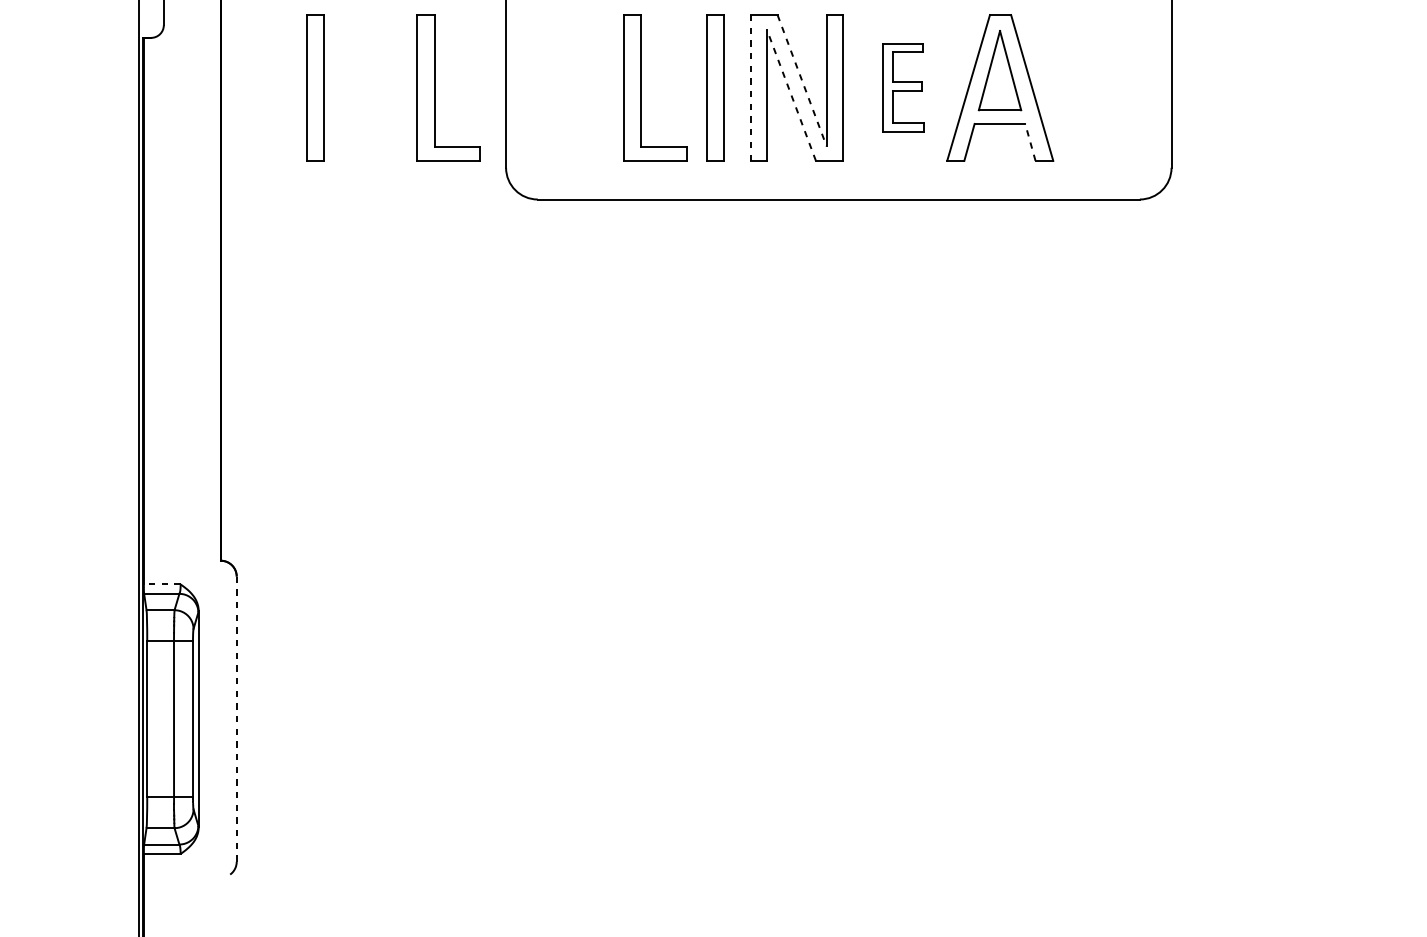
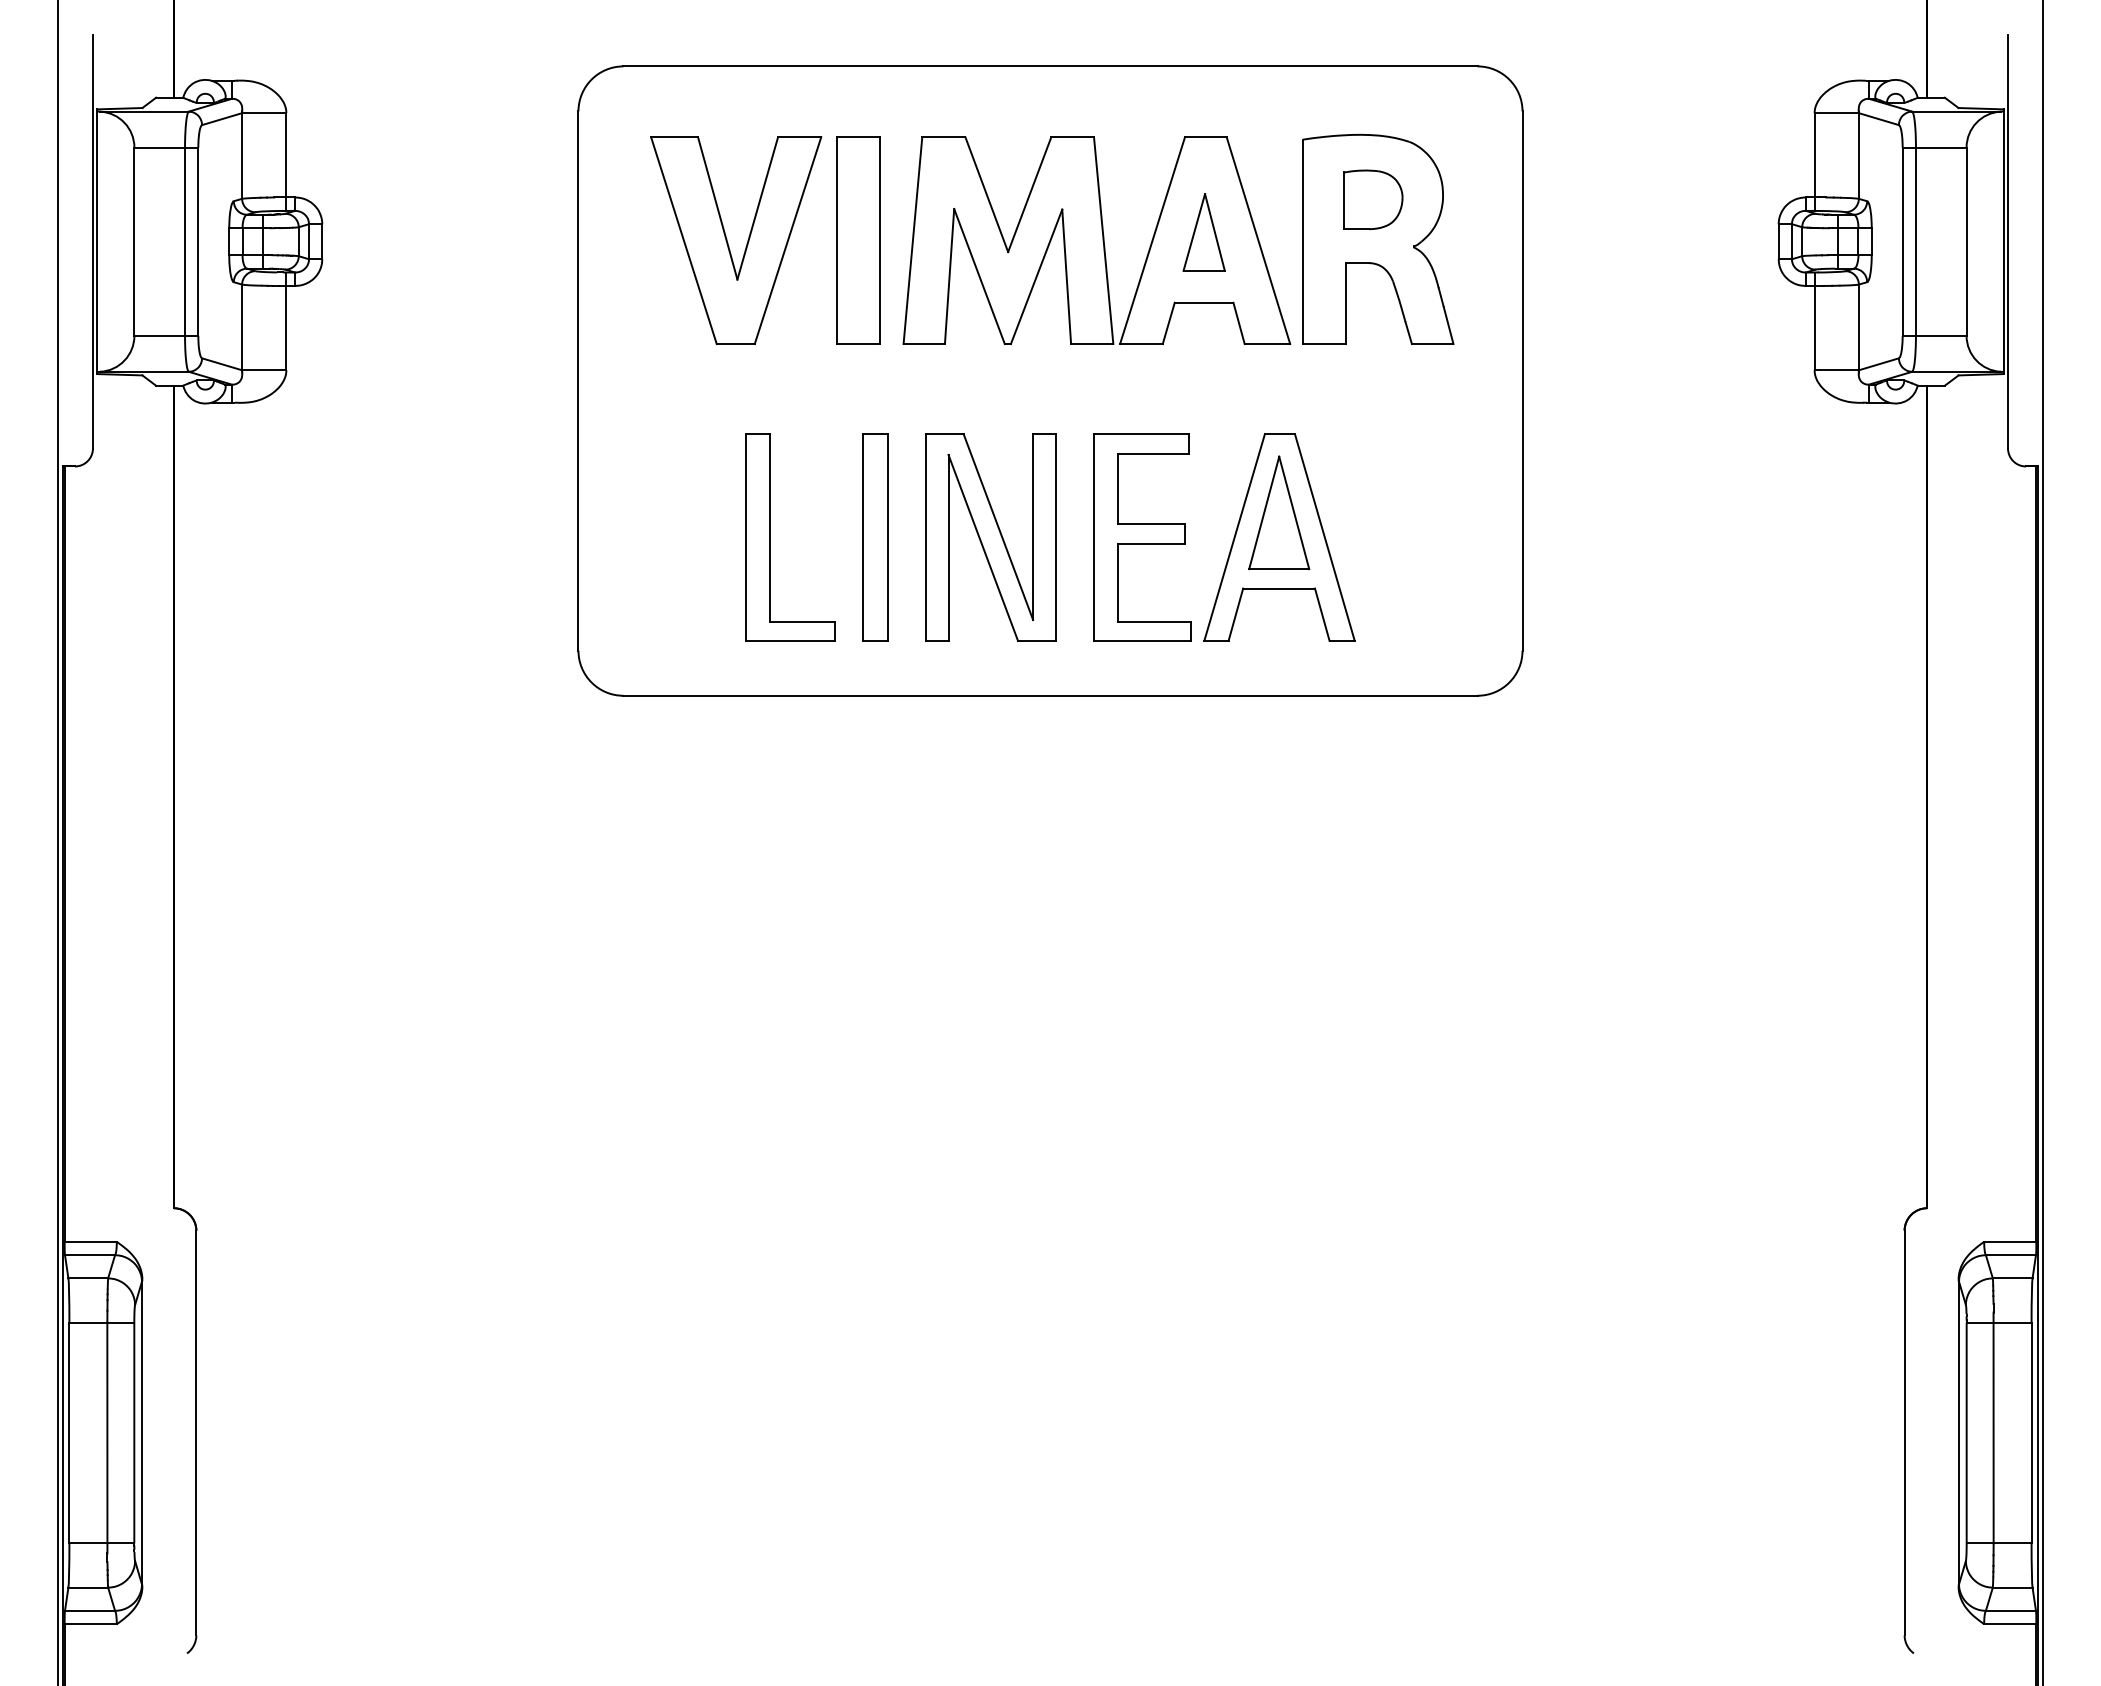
line: (802, 80) -> (998, 527), dashed -> solid
part: (315, 87) -> (308, 537), removed
part: (434, 87) -> (477, 537), removed
line: (750, 87) -> (925, 537), dashed -> solid
part: (903, 87) -> (1142, 537), size x1.67
line: (791, 94) -> (983, 547), dashed -> solid
line: (1030, 142) -> (1322, 614), dashed -> solid
line: (162, 584) -> (90, 1241), dashed -> solid
line: (236, 718) -> (196, 1432), dashed -> solid

